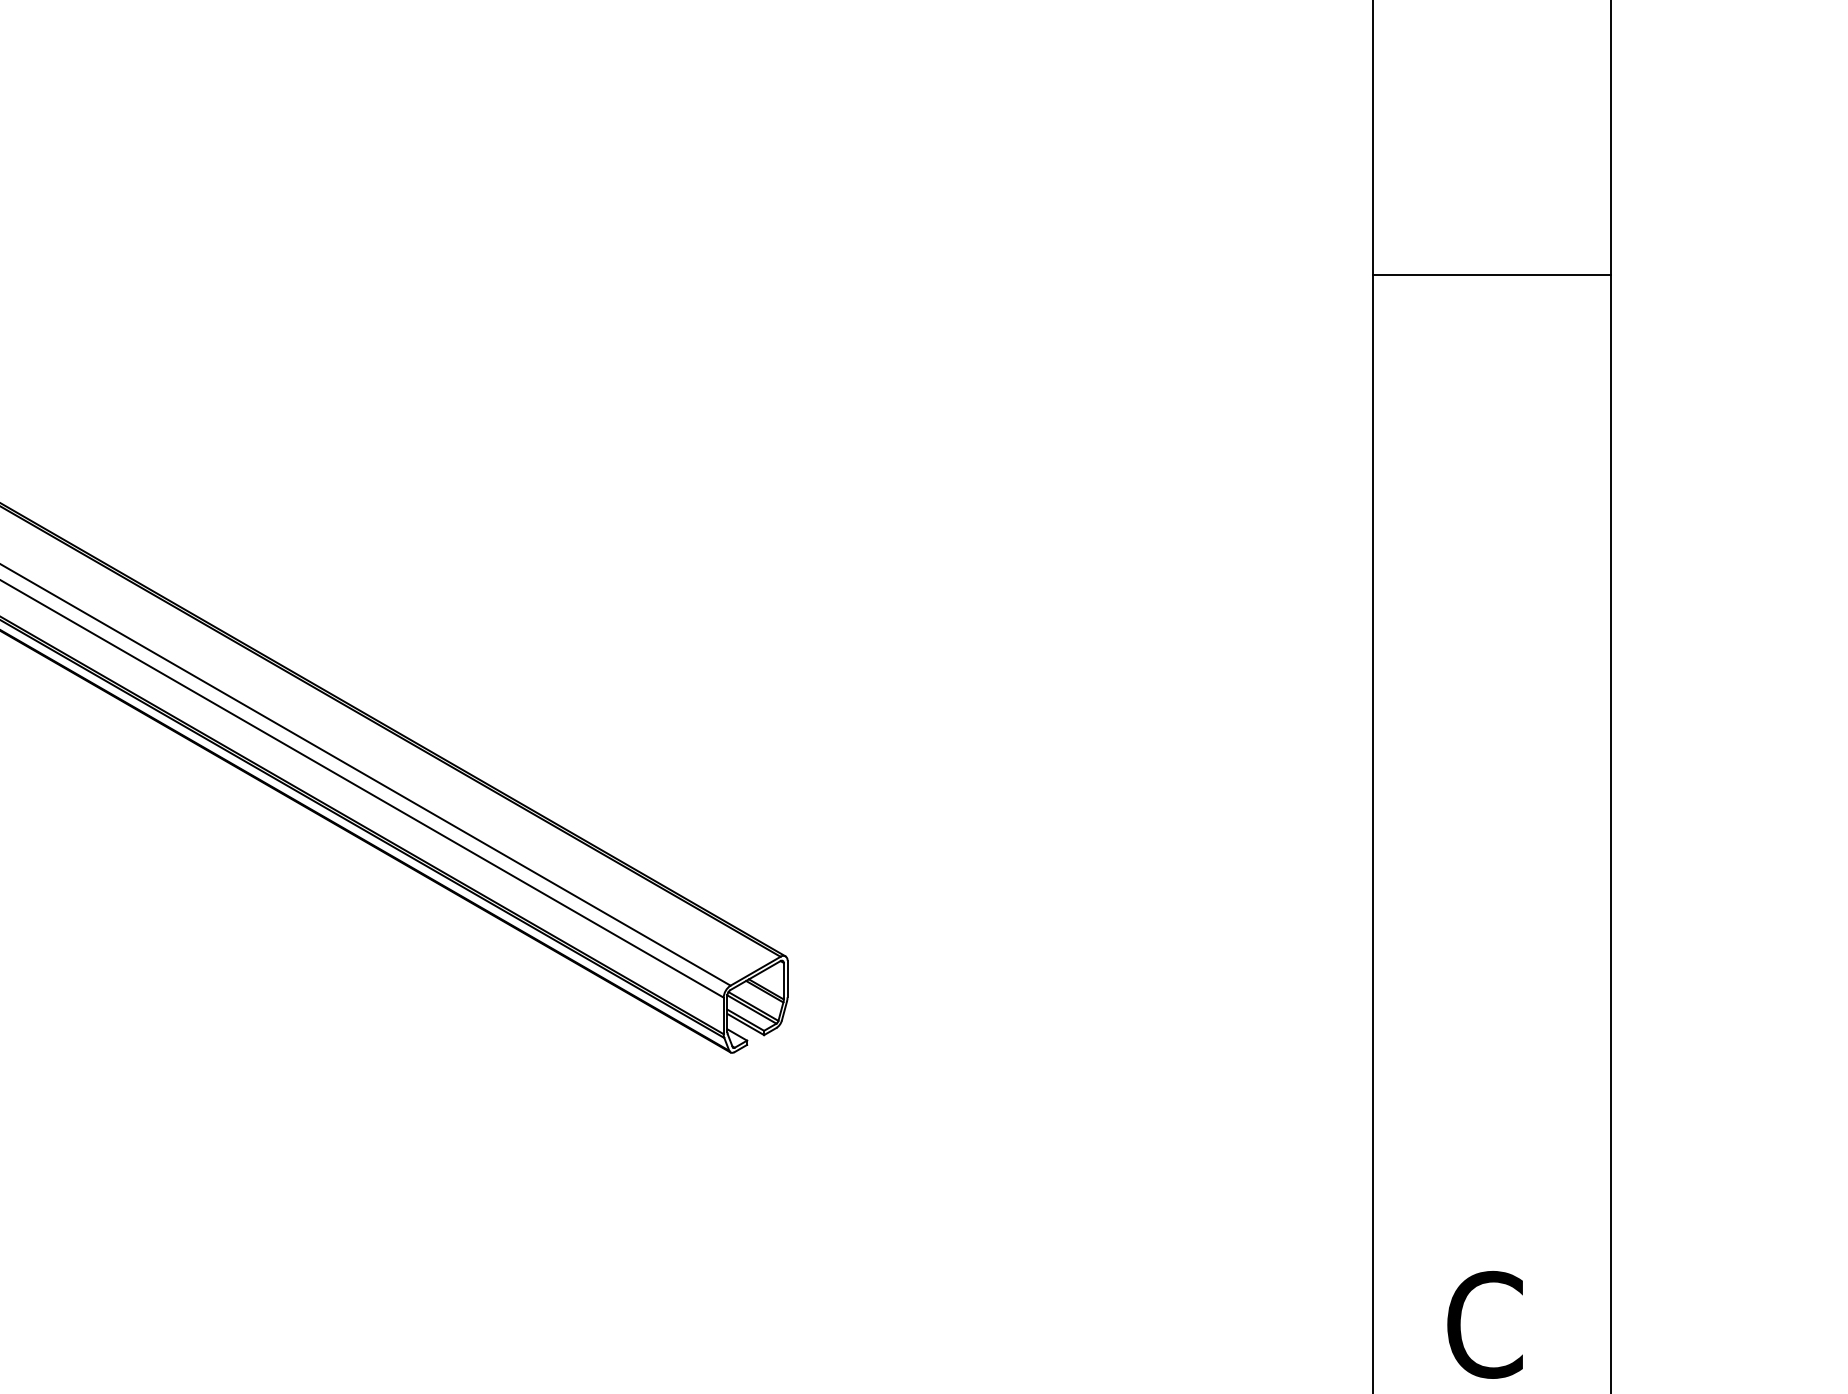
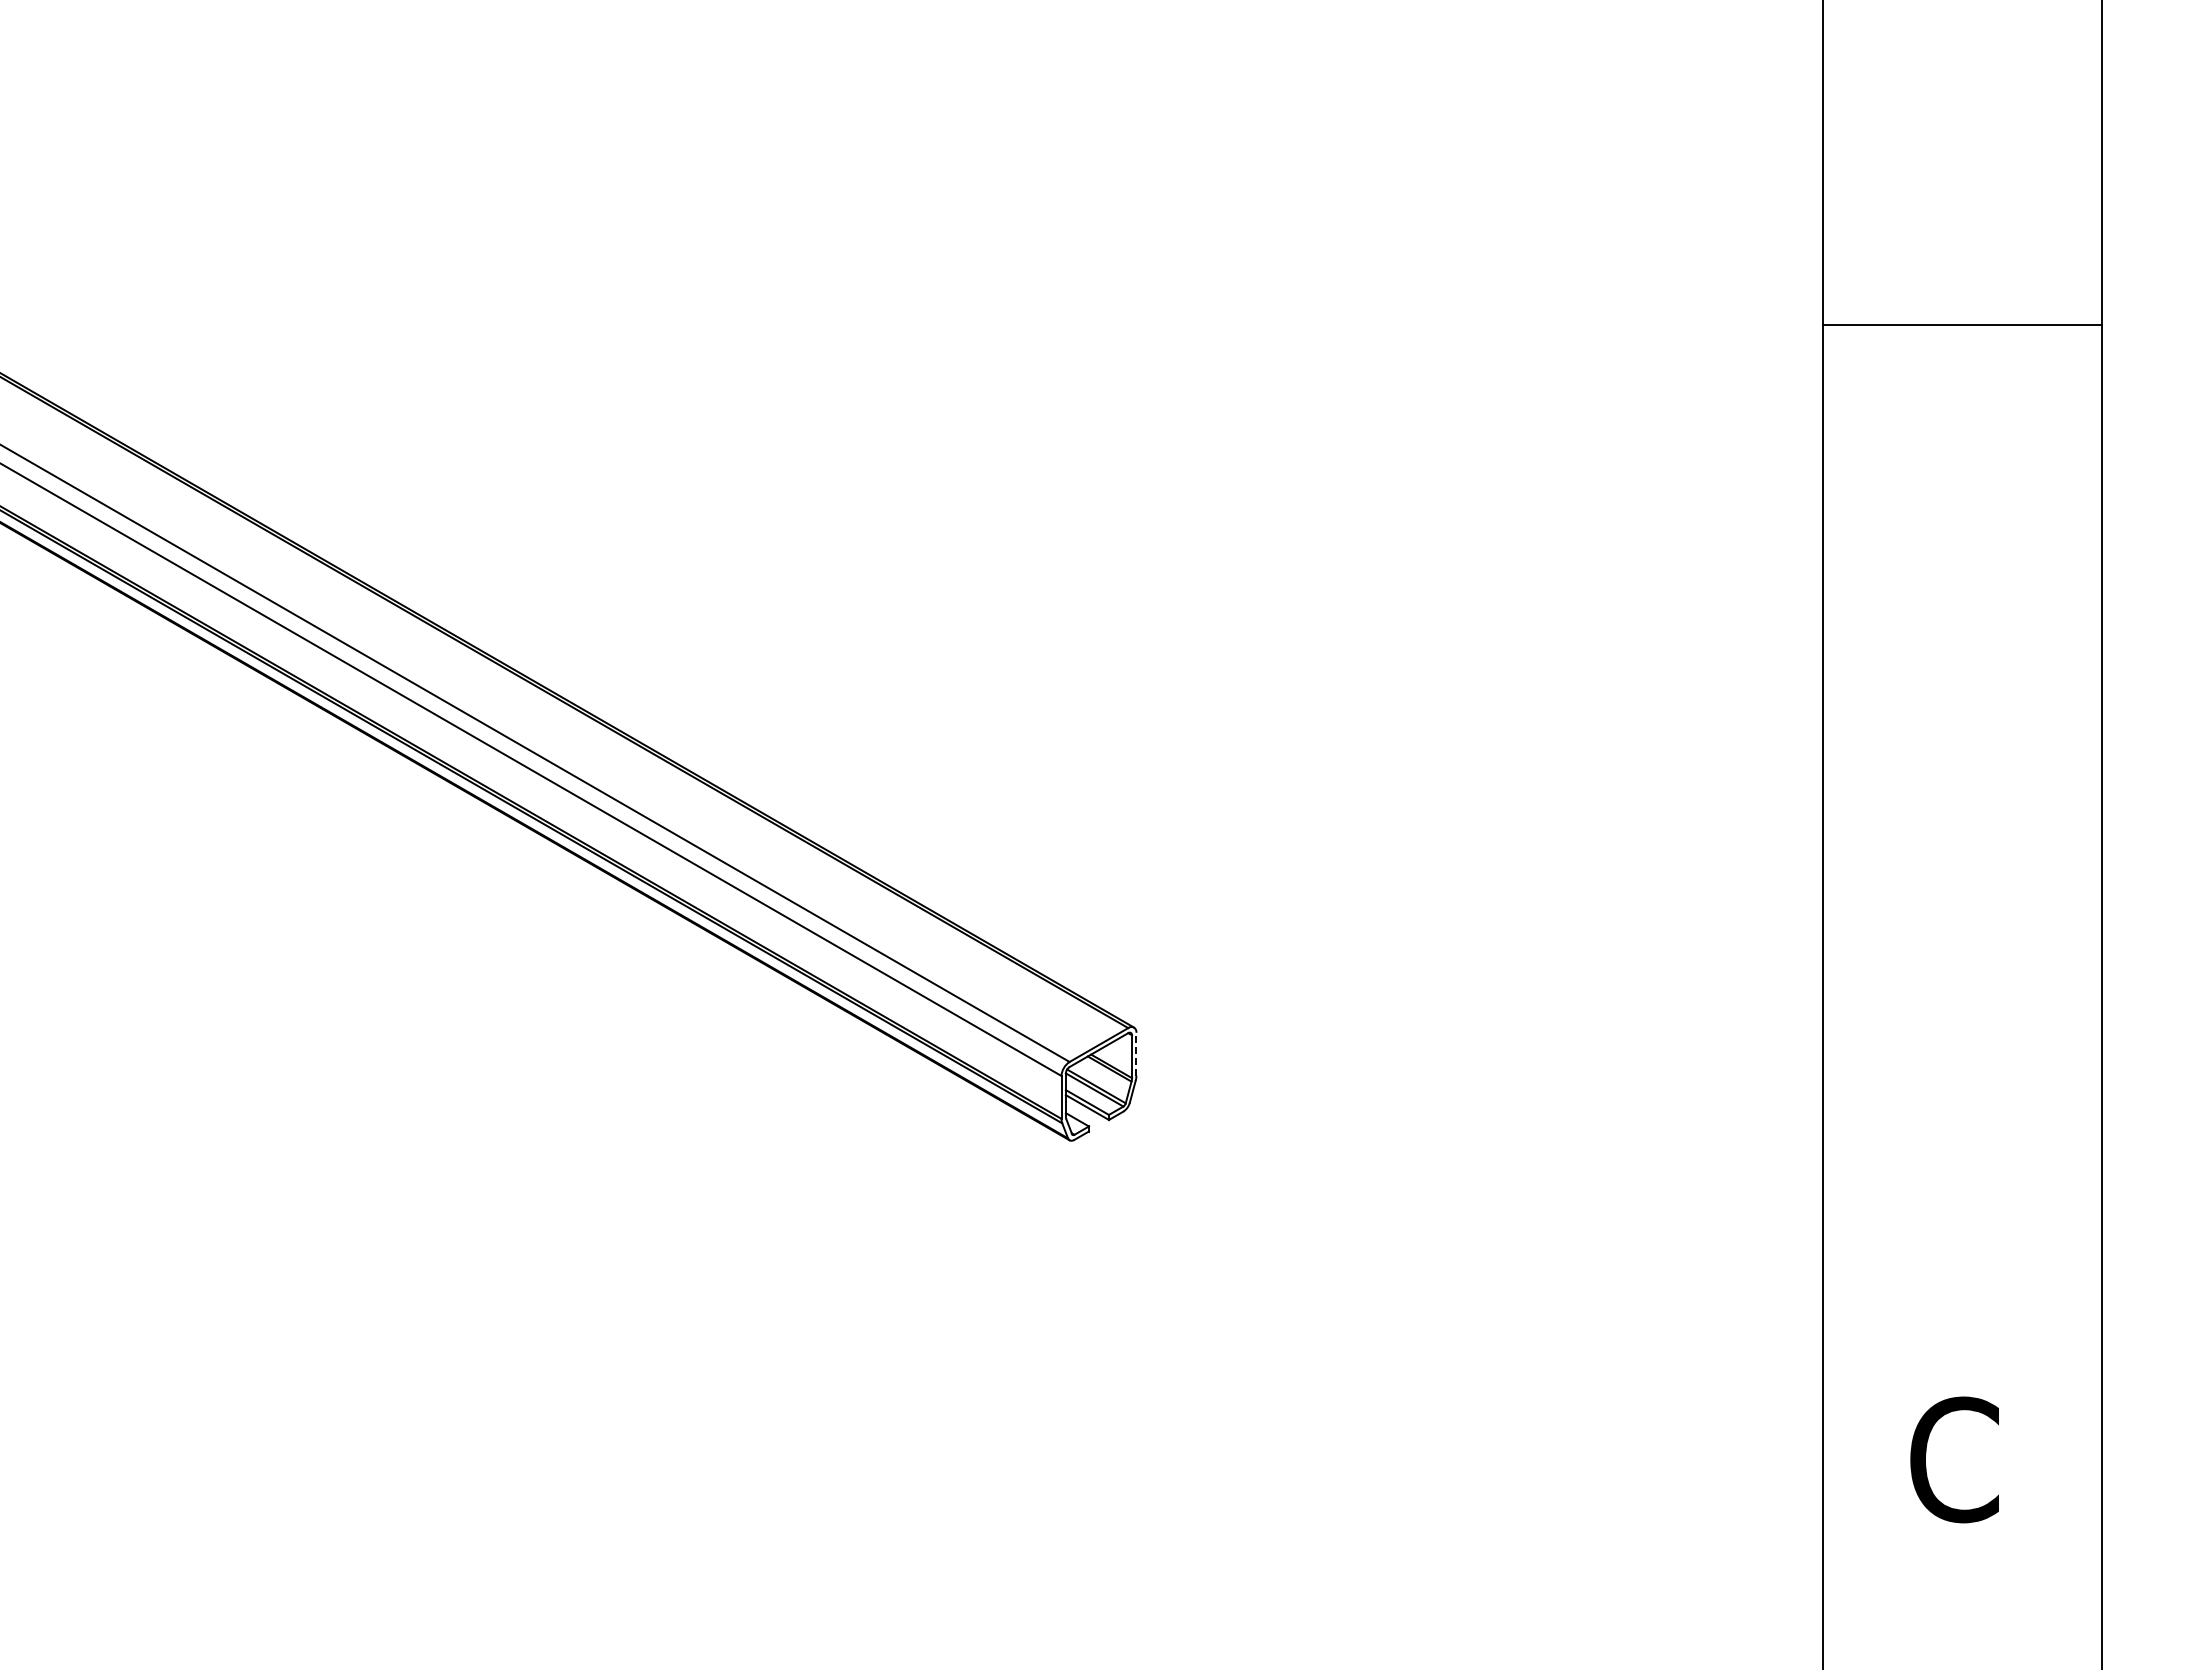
line: (1491, 274) -> (1962, 324), moved
line: (787, 978) -> (1136, 1053), solid -> dashed

